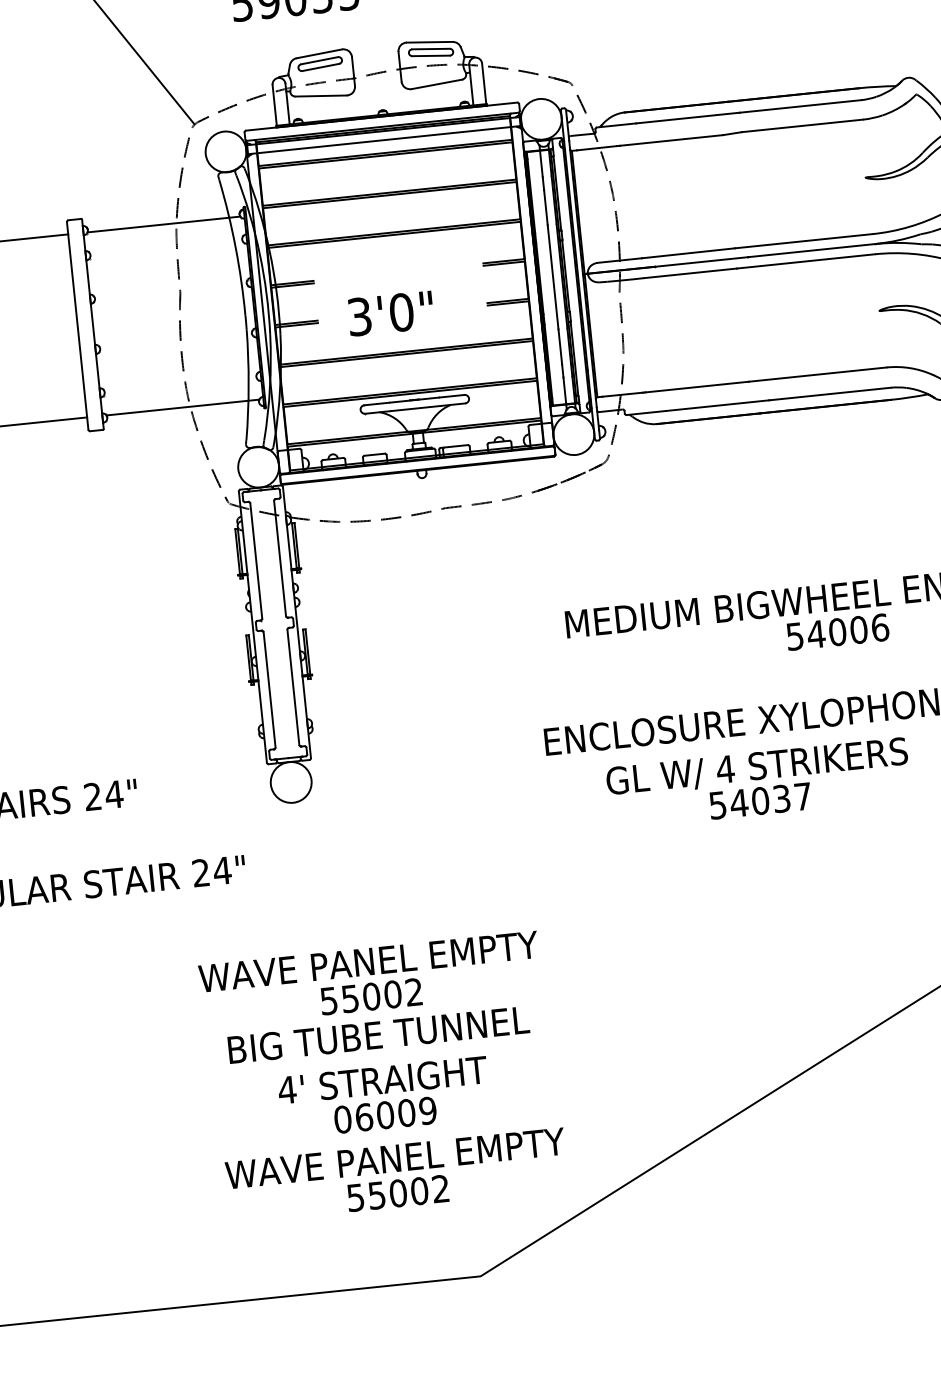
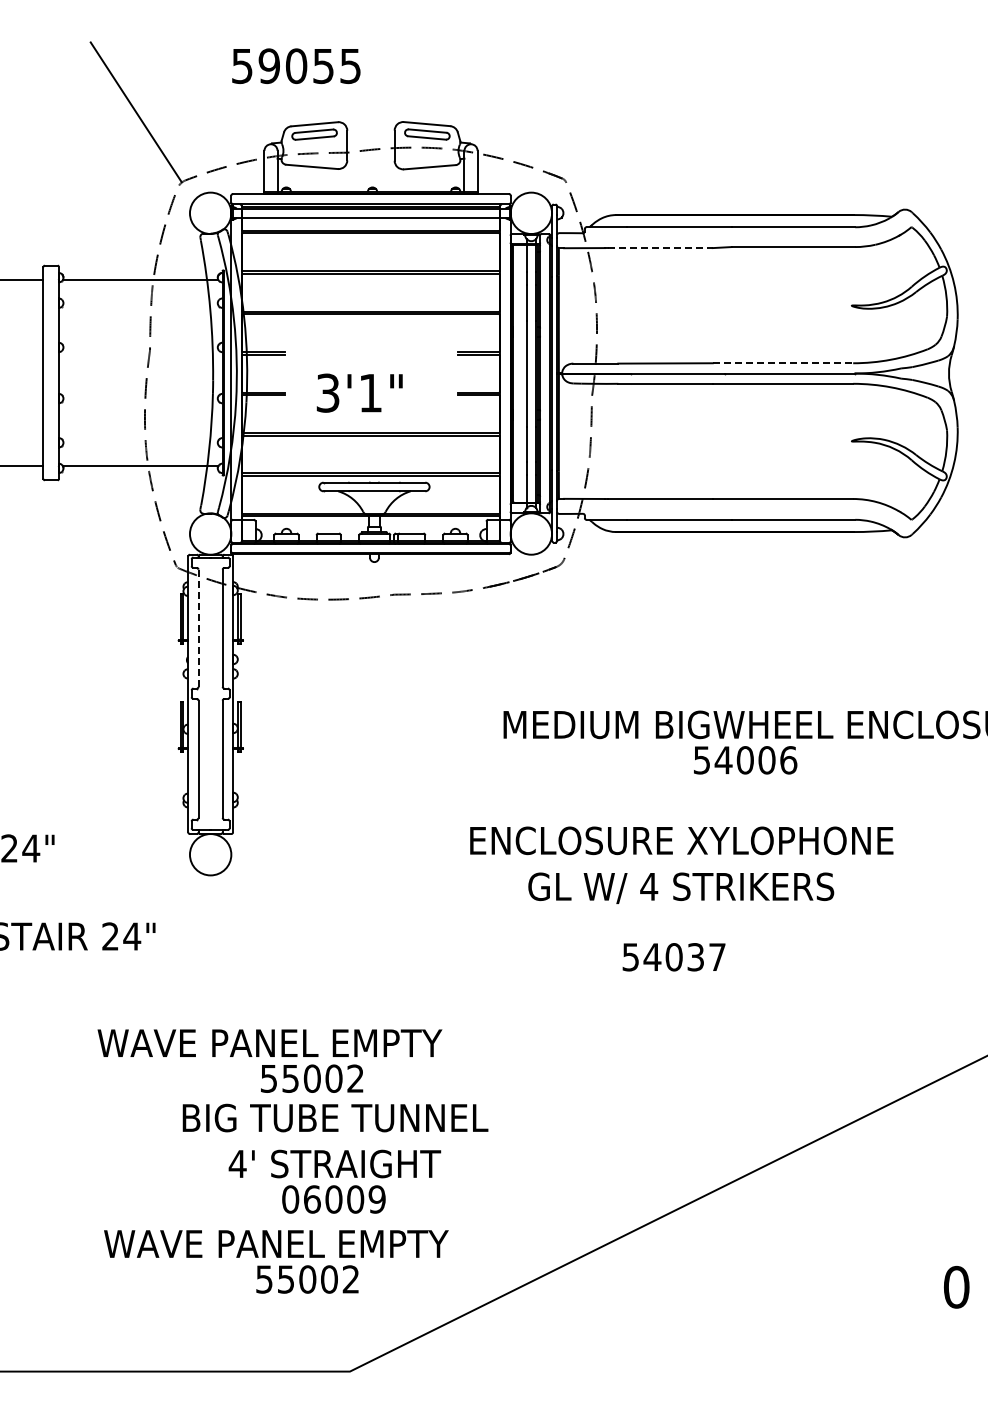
line: (671, 140) -> (660, 248), solid -> dashed
line: (804, 241) -> (783, 363), solid -> dashed
text: (401, 311) -> (370, 392), 3'0" -> 3'1"
line: (256, 561) -> (198, 628), solid -> dashed
text: (837, 632) -> (745, 760), moved
text: (759, 801) -> (673, 957), moved
text: (371, 996) -> (312, 1078), moved
text: (382, 1074) -> (335, 1158), moved
text: (398, 1193) -> (307, 1279), moved

